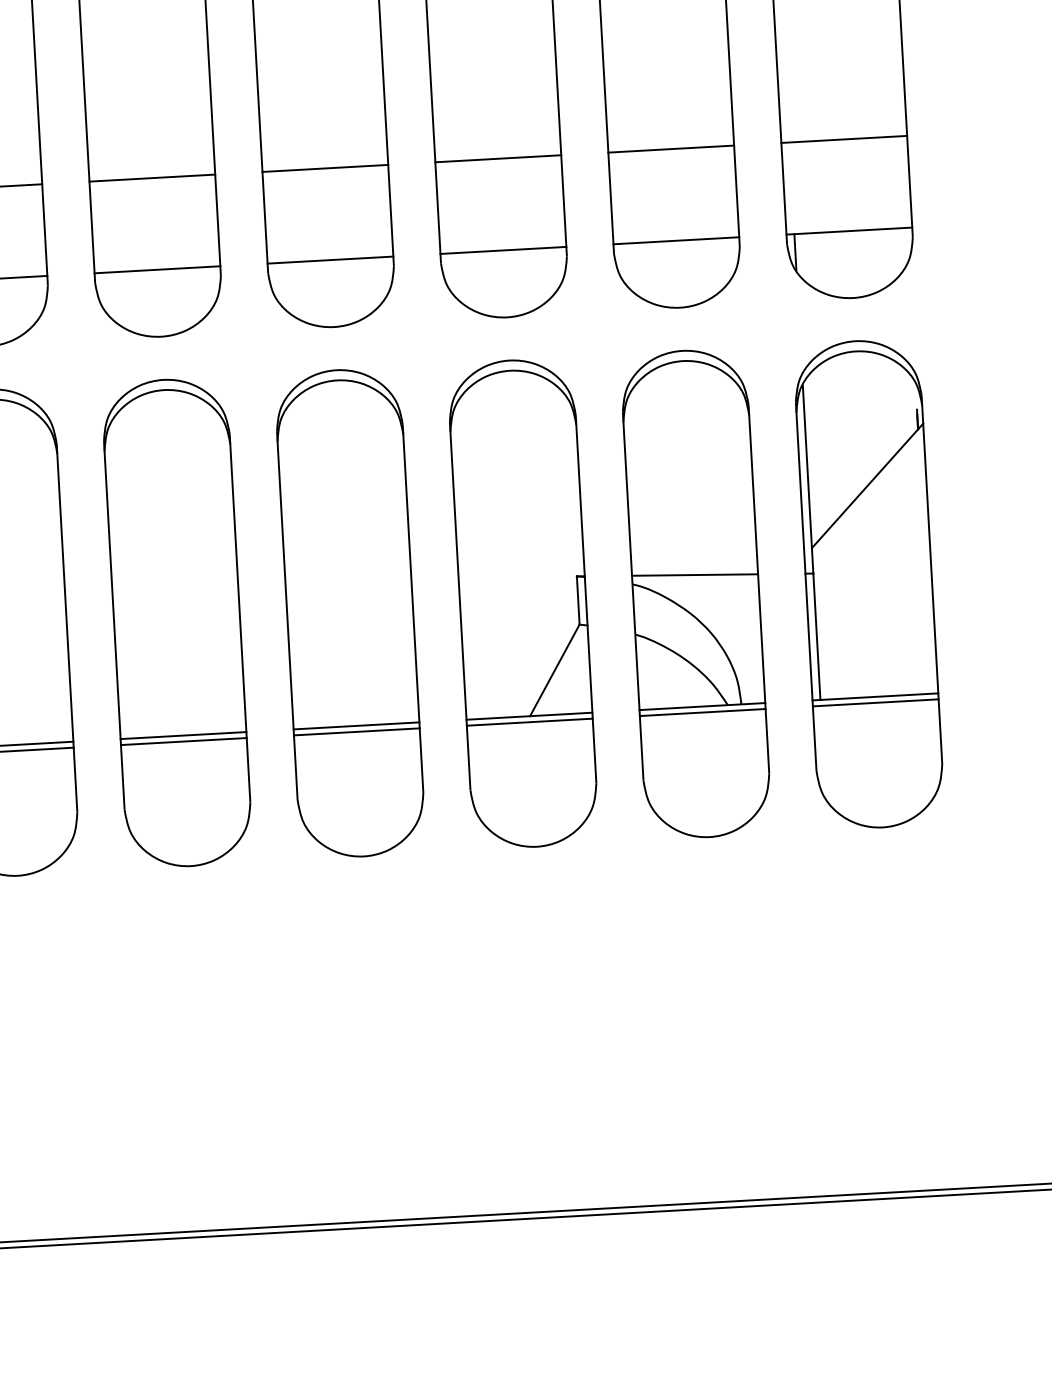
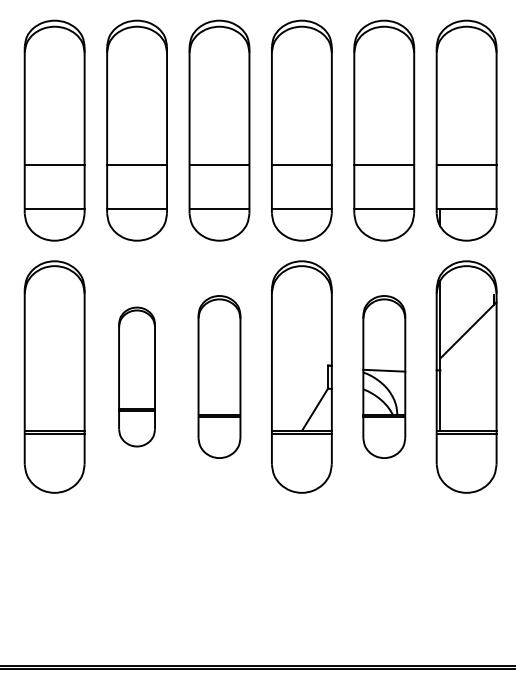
part: (696, 592) -> (384, 376), size x0.7
part: (350, 612) -> (219, 376), size x0.7
part: (175, 621) -> (136, 376), size x0.6

